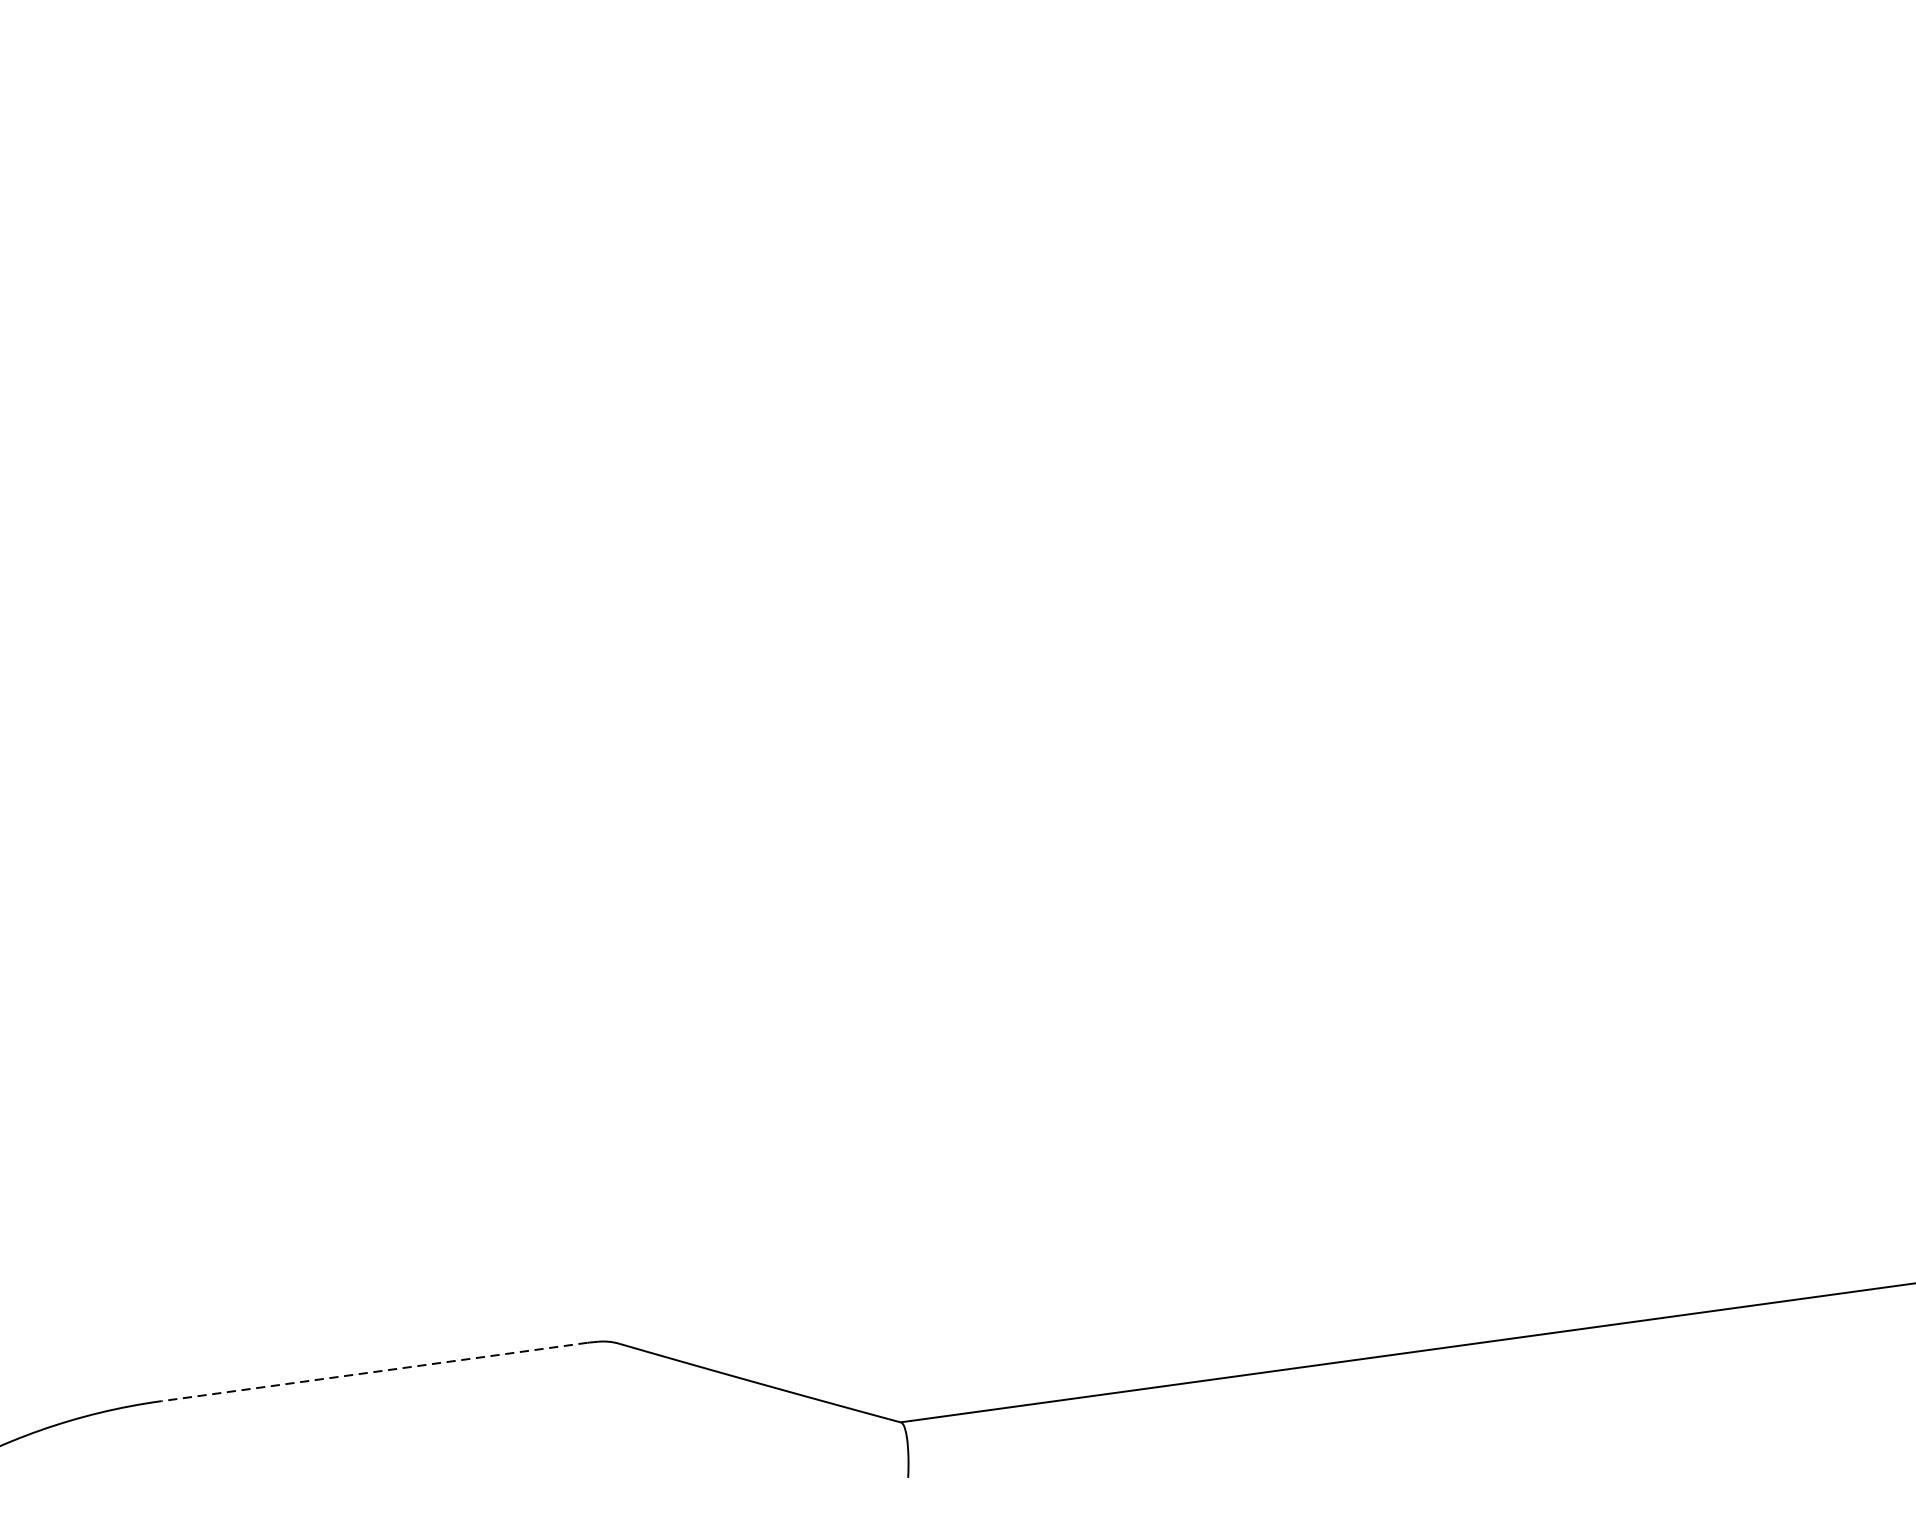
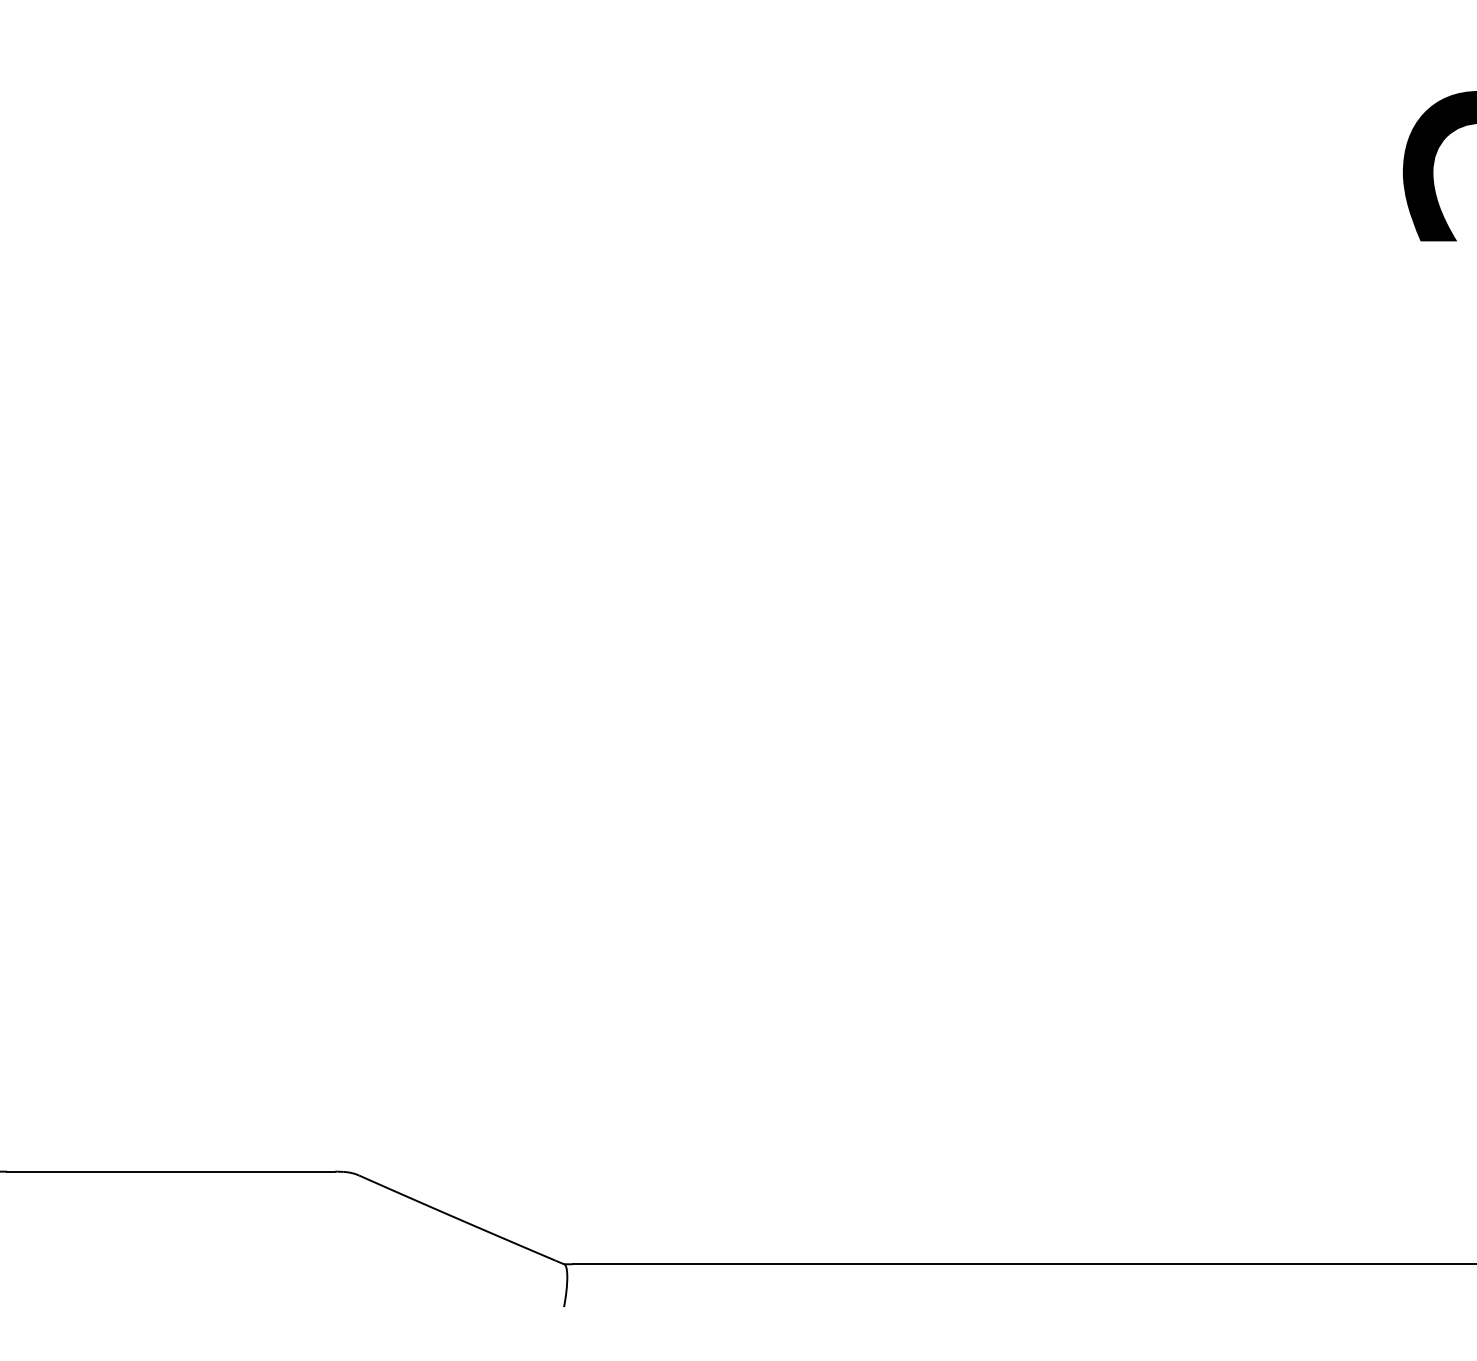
line: (373, 1371) -> (170, 1171), dashed -> solid

